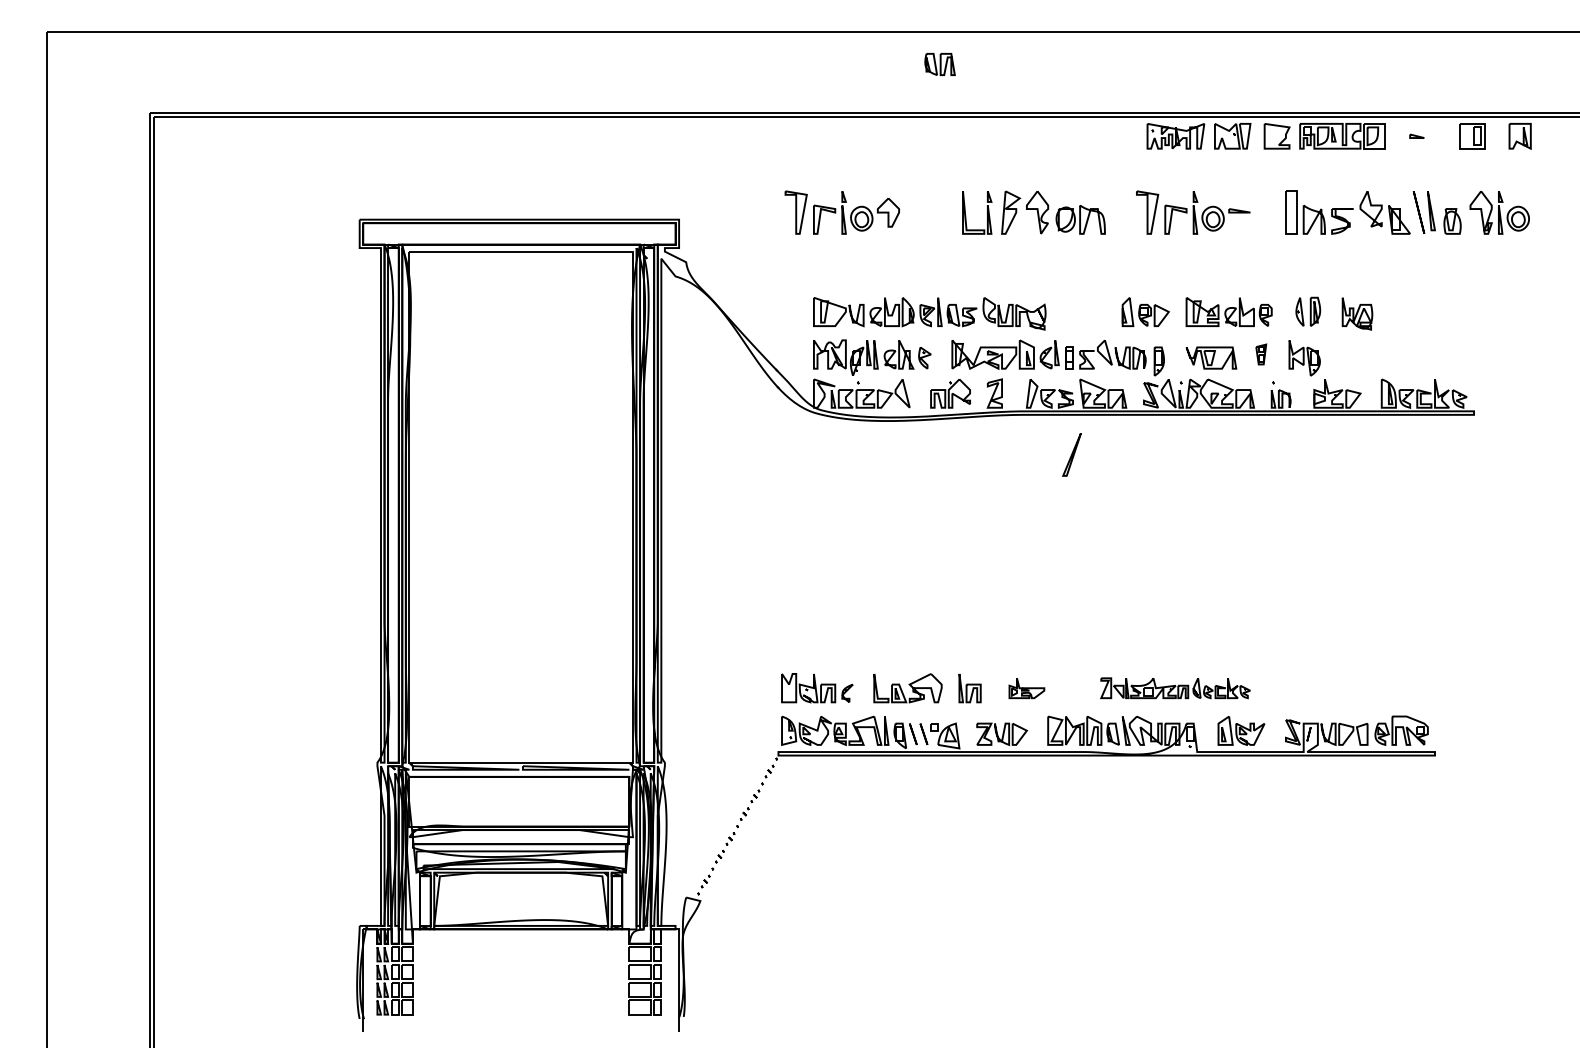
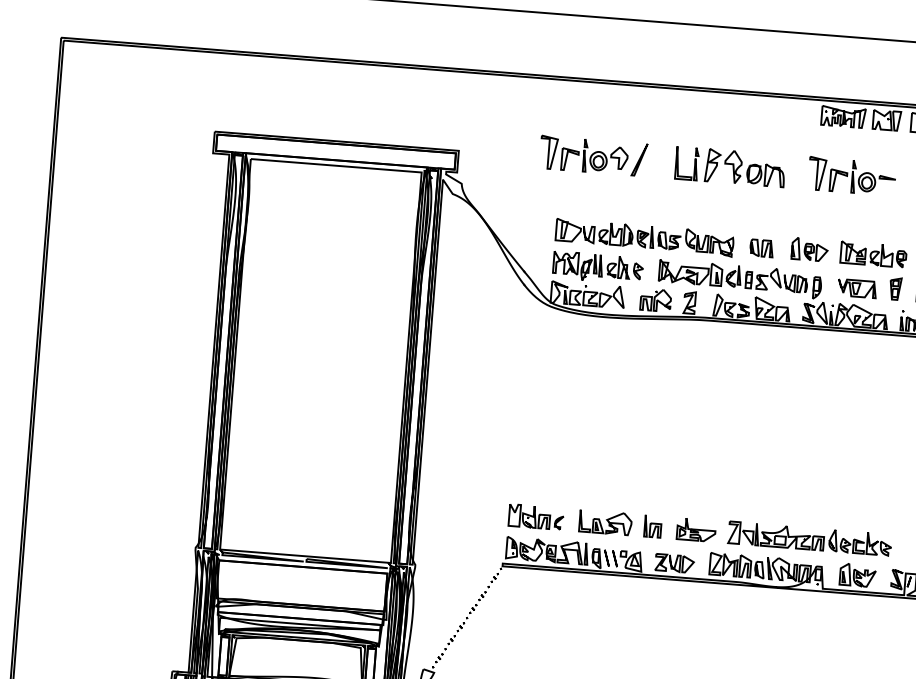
part: (939, 64) -> (761, 248), moved
part: (1261, 354) -> (895, 288), size x1.43
part: (1071, 454) -> (639, 159), moved
part: (1026, 688) -> (696, 529), size x1.43
part: (1175, 688) -> (809, 538), size x1.43

